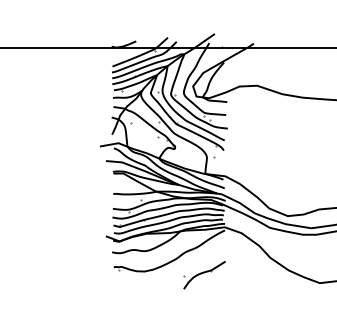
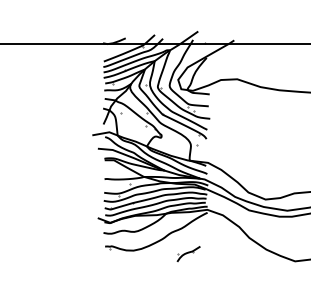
part: (204, 275) -> (188, 254), size x0.6

